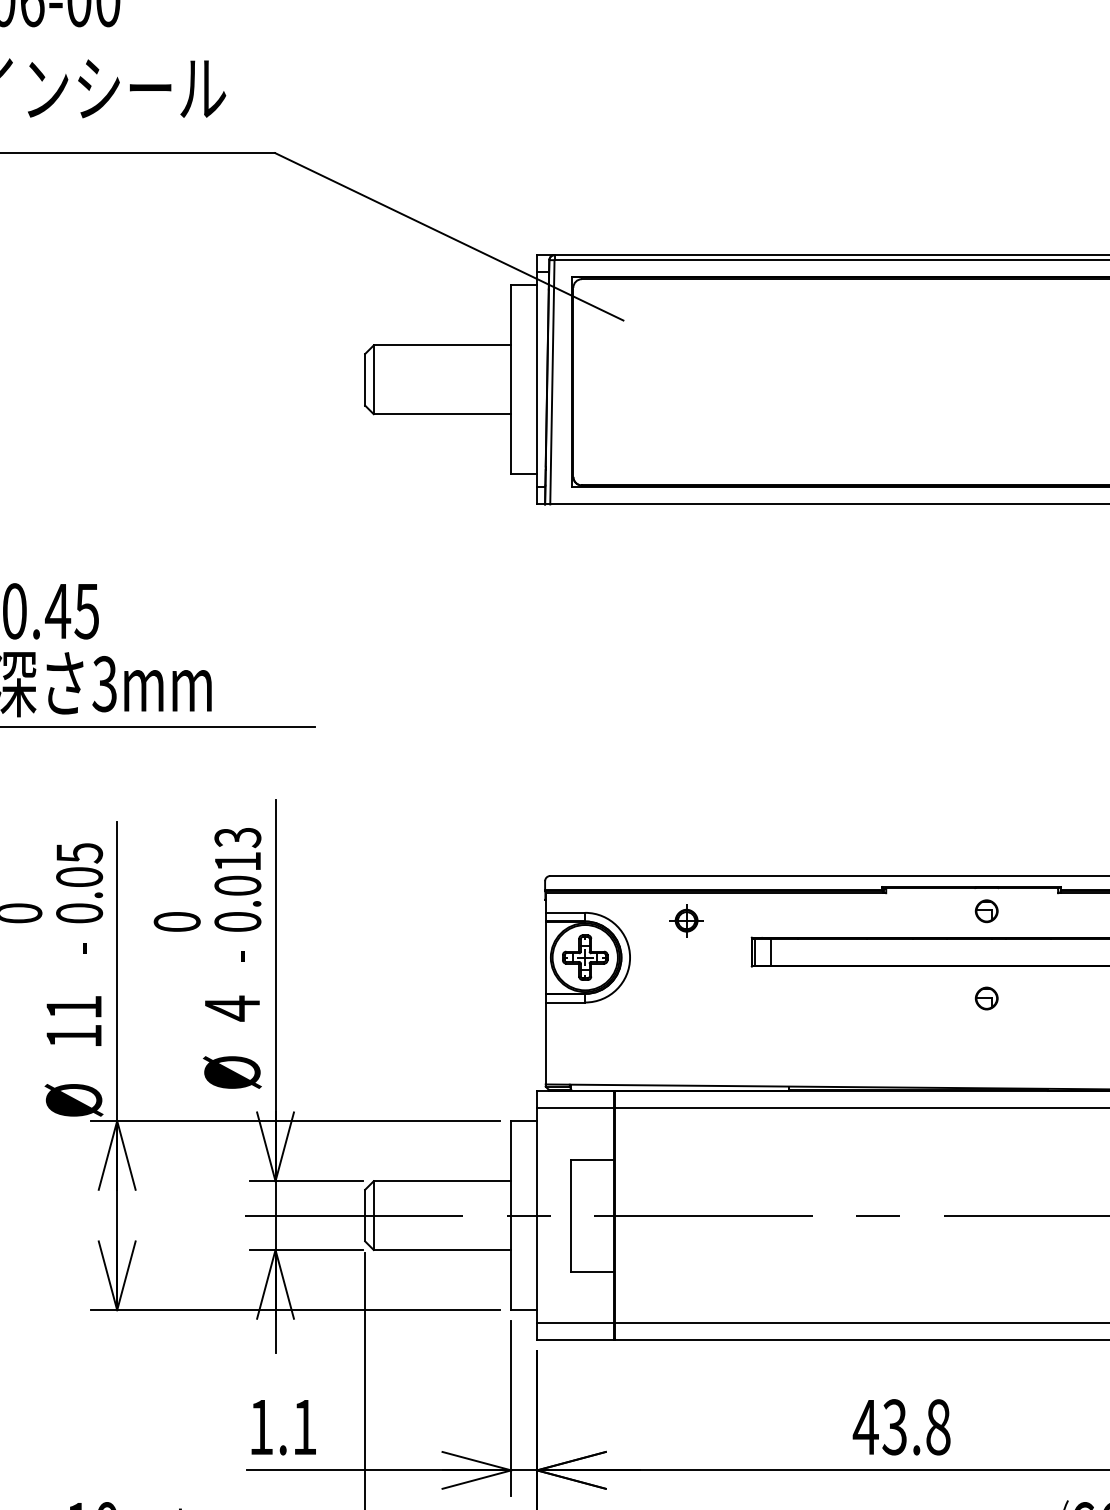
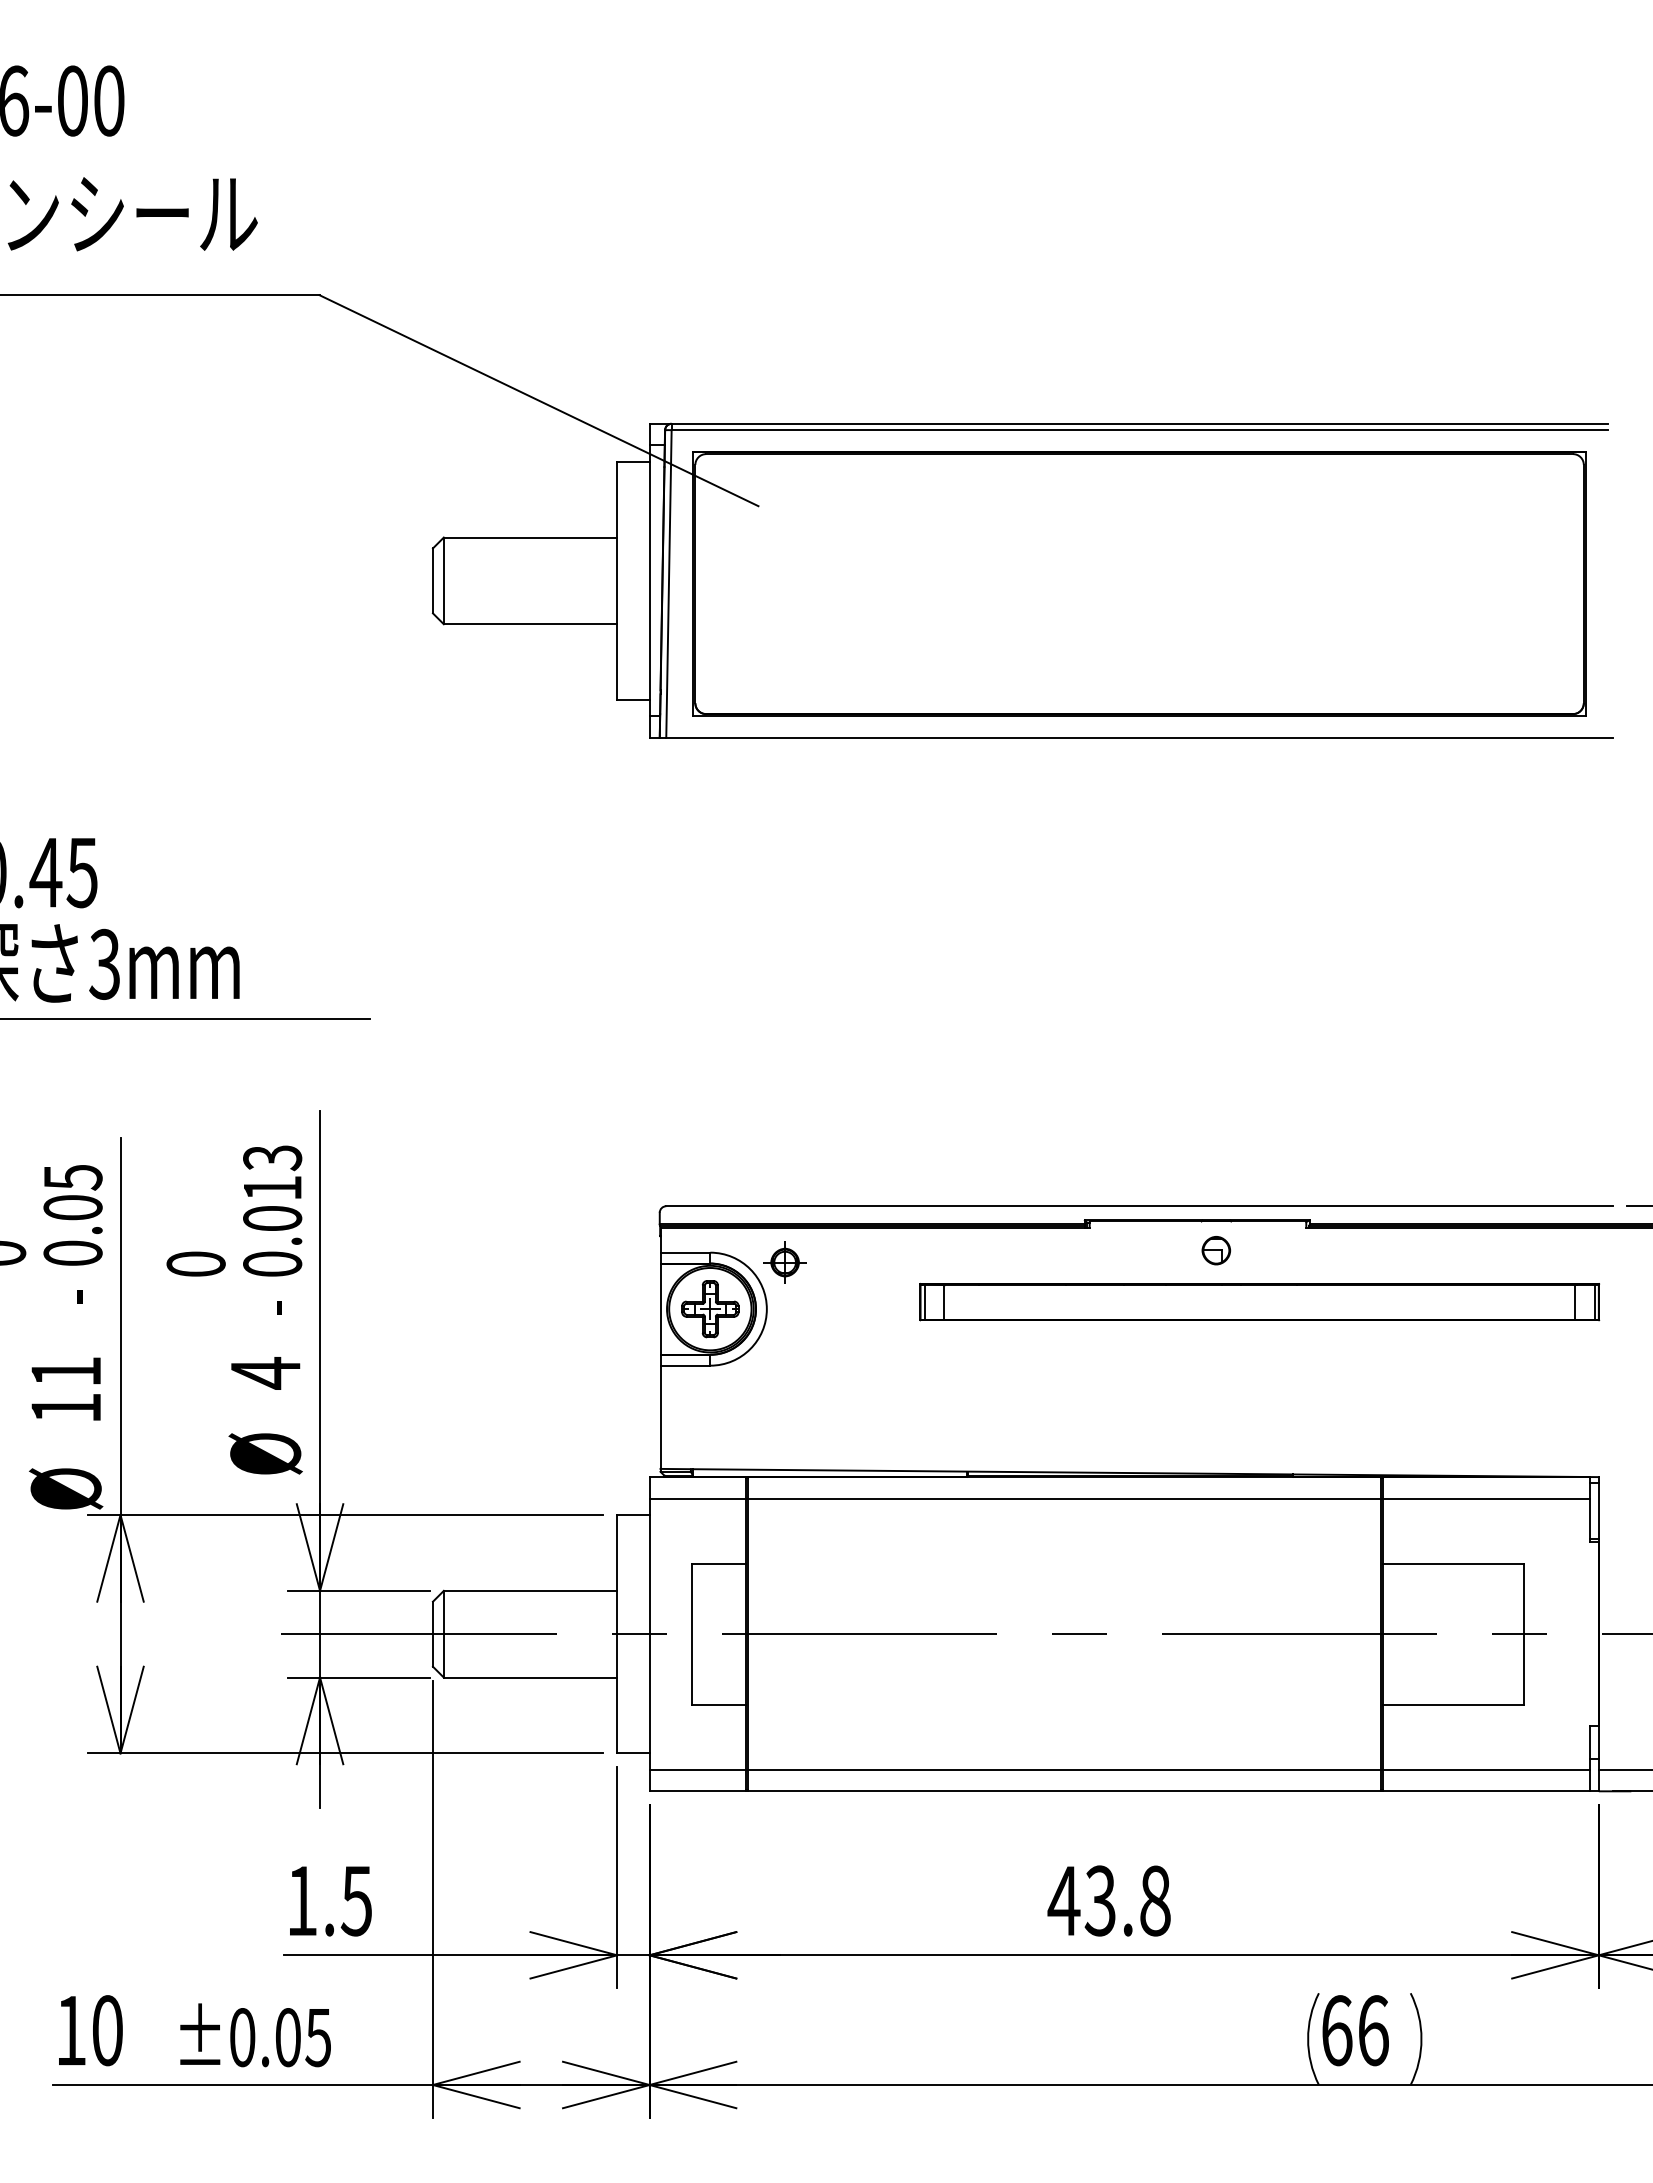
part: (686, 920) -> (784, 1262), moved
part: (986, 998) -> (1216, 1360), removed
text: (303, 1427) -> (355, 1901), 1.1 -> 1.5

